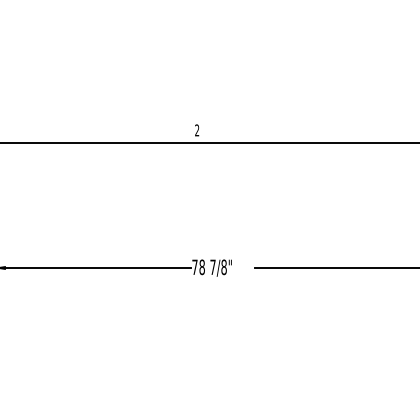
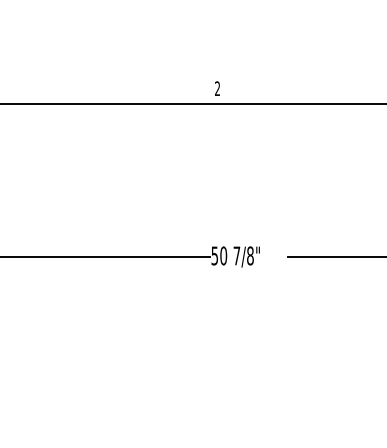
text: (198, 267) -> (219, 256), 78 -> 50

